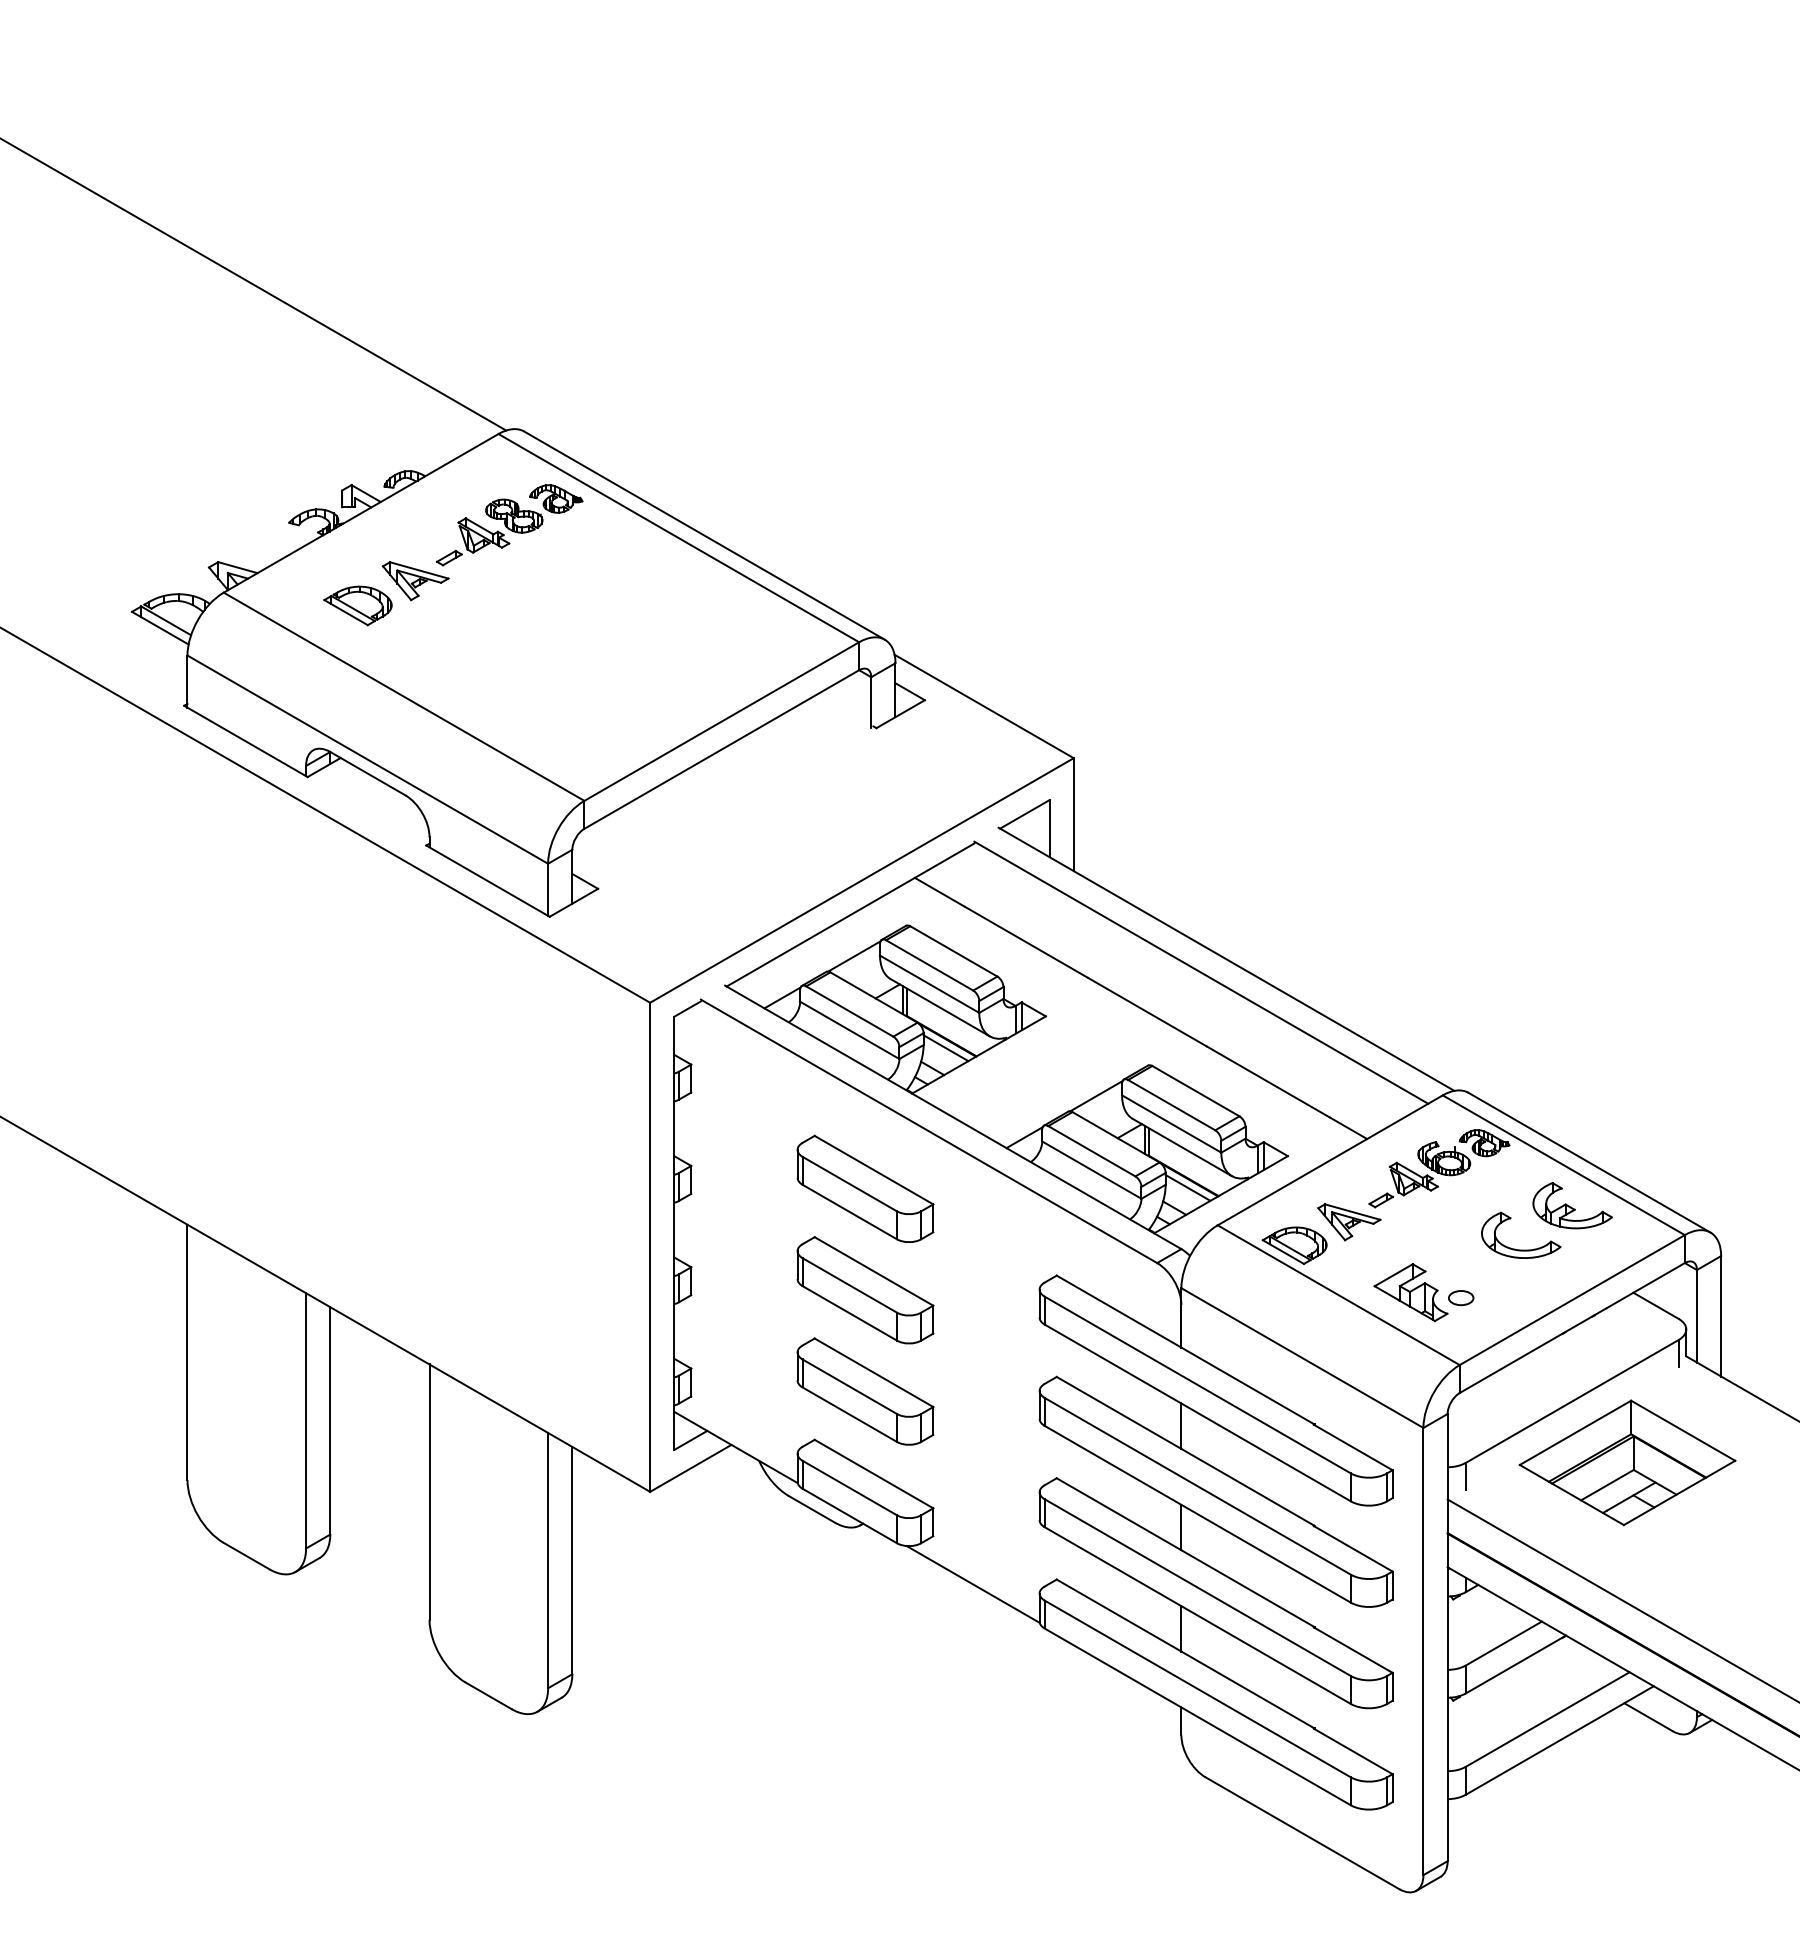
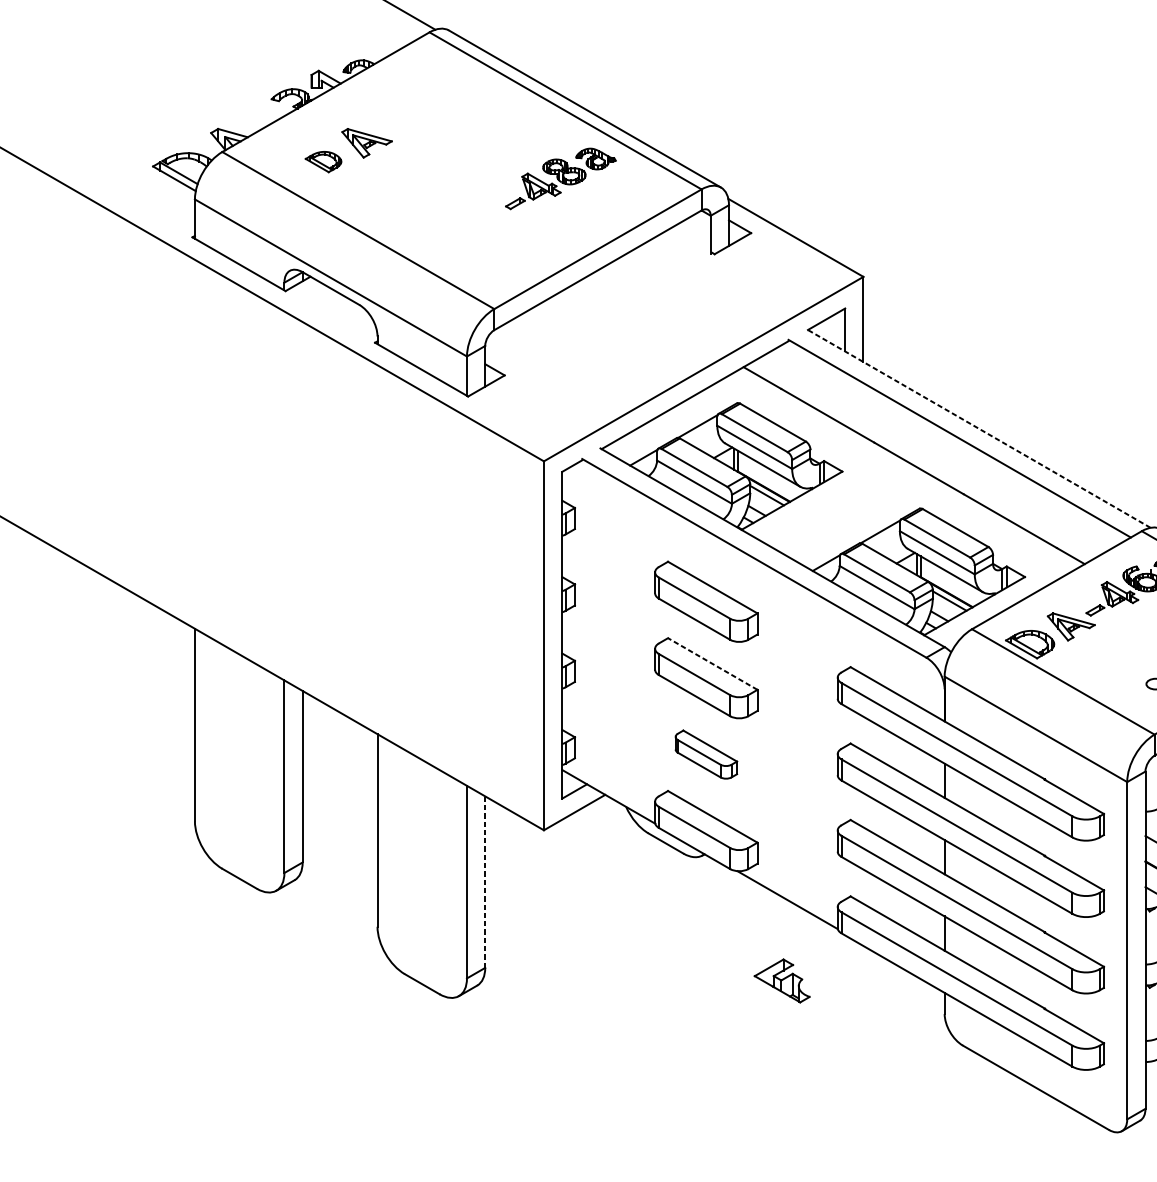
part: (509, 525) -> (560, 179), moved
part: (357, 605) -> (323, 161), size x0.7
line: (1226, 959) -> (978, 428), solid -> dashed
line: (873, 1271) -> (712, 664), solid -> dashed
part: (1410, 1292) -> (781, 980), moved
part: (865, 1391) -> (706, 754), size x0.6
line: (572, 1560) -> (485, 882), solid -> dashed

